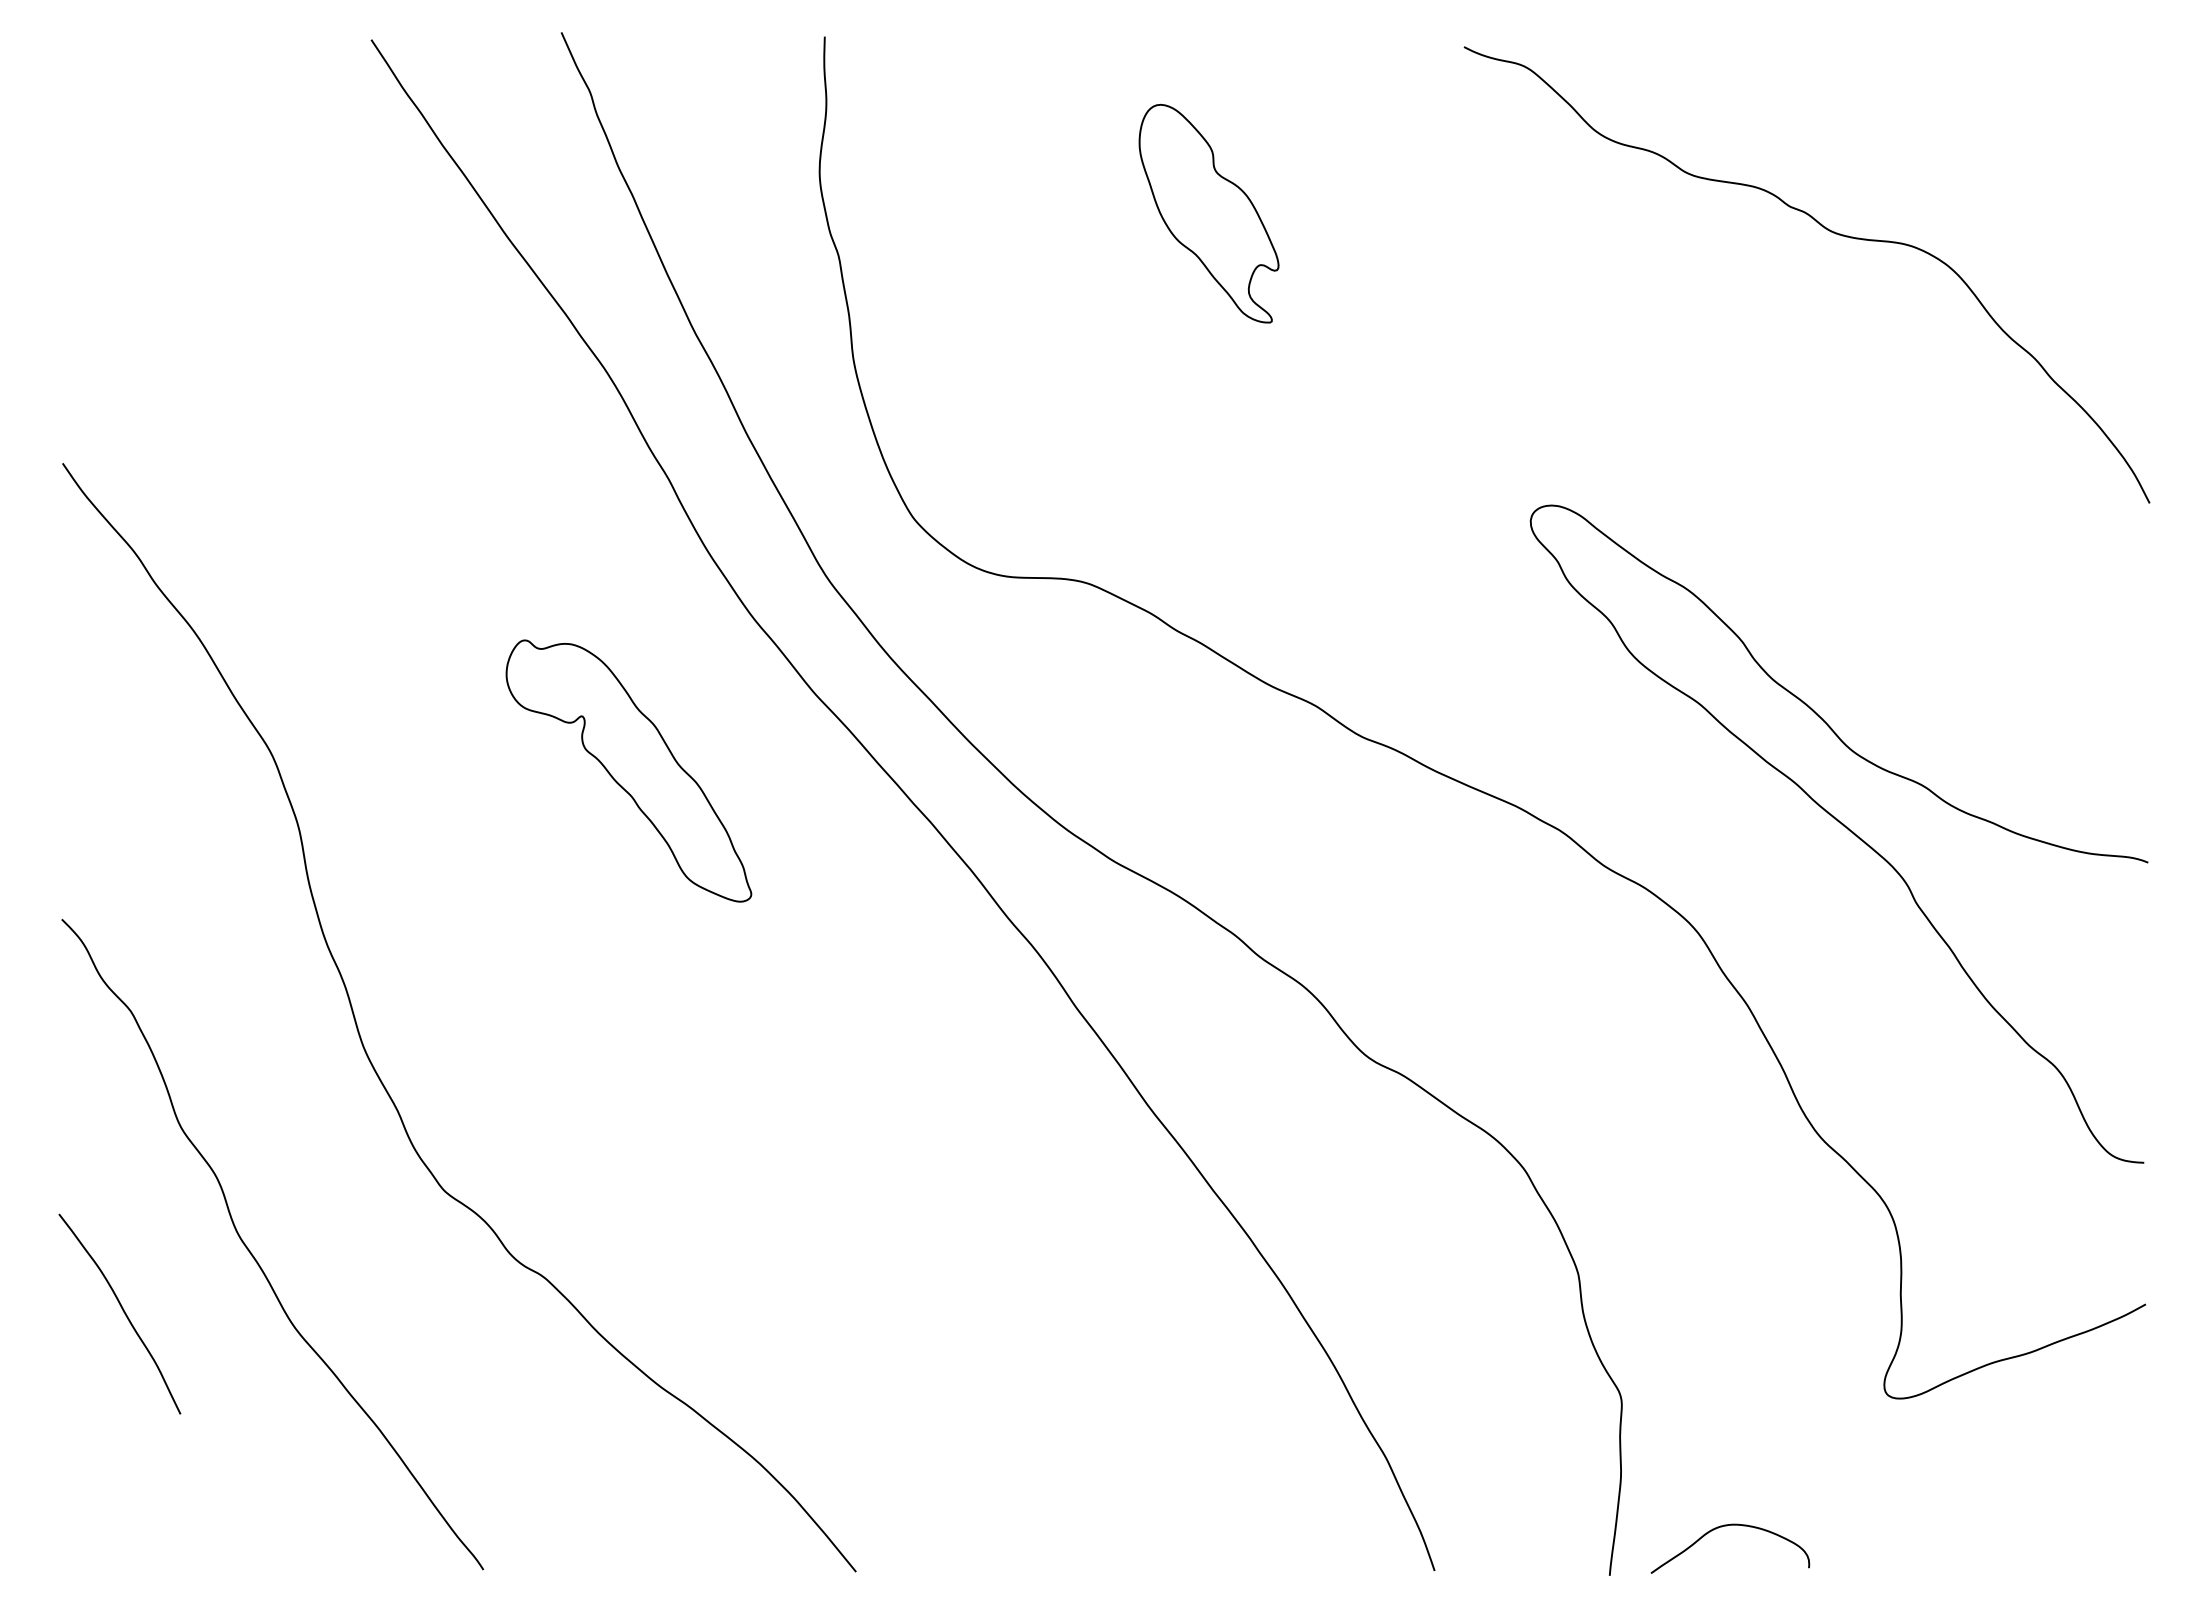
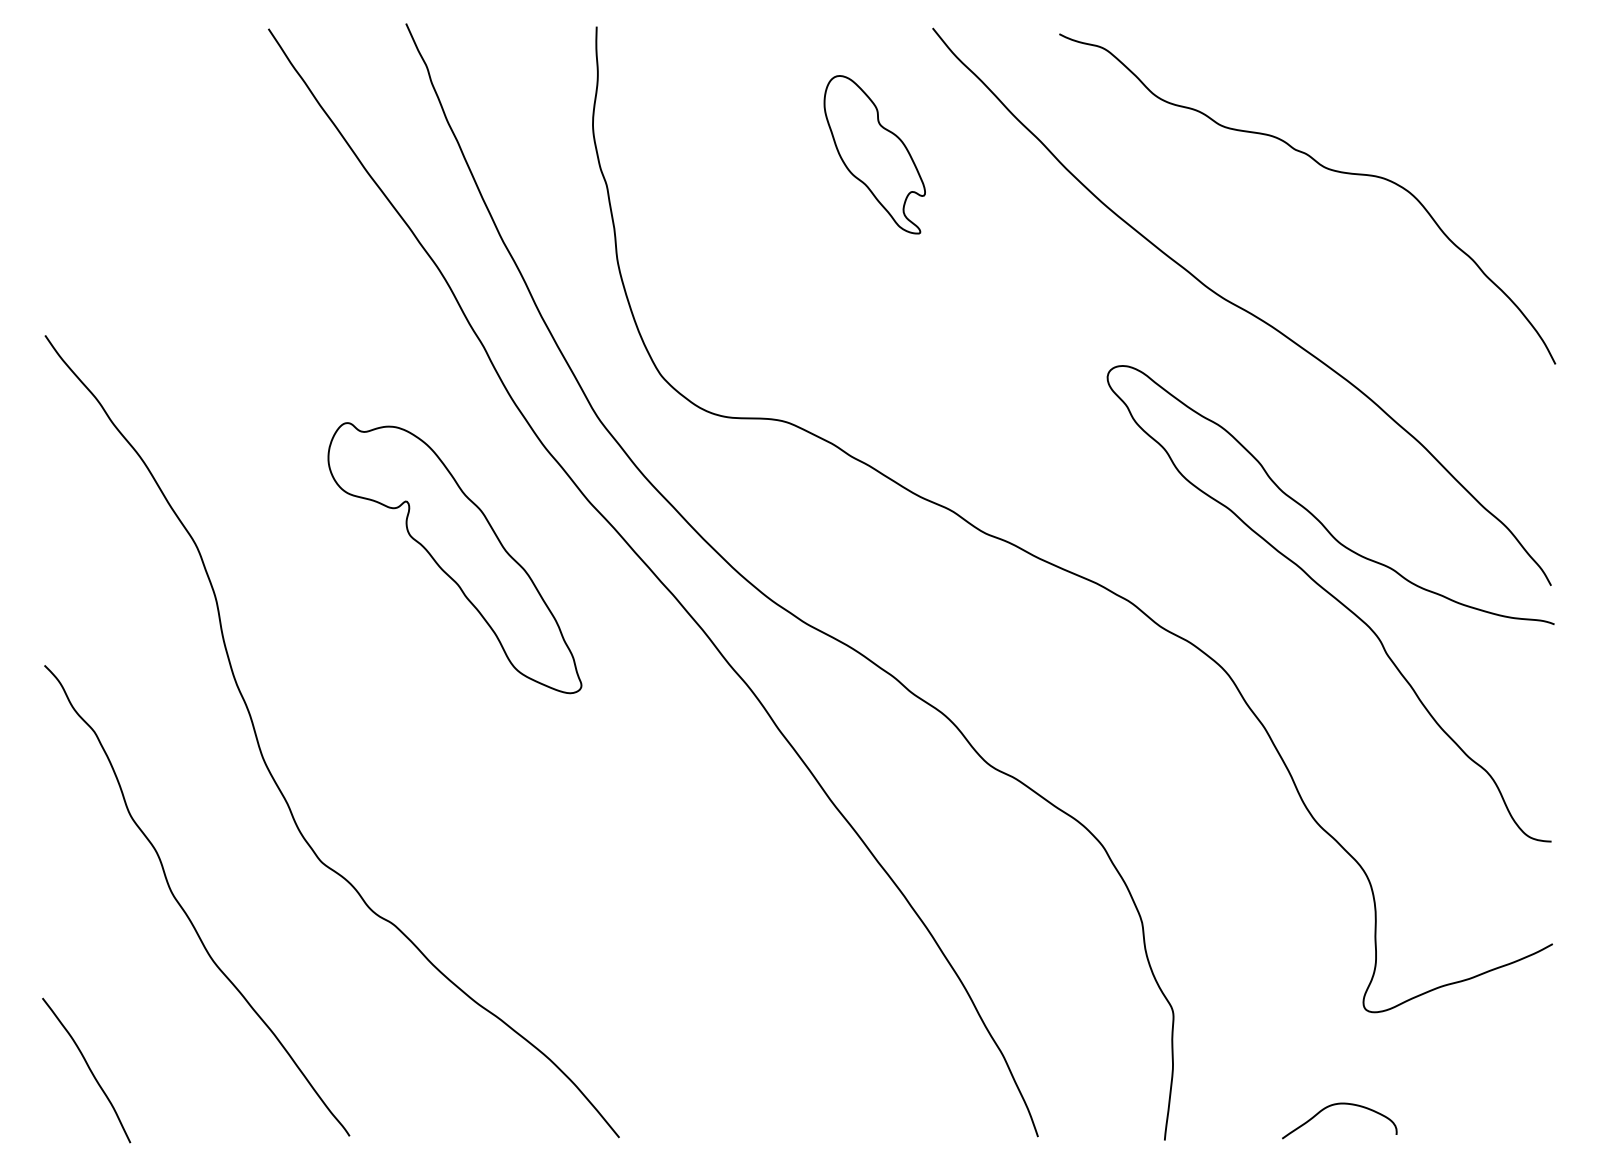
curve: (1715, 424) -> (1241, 307), added
part: (628, 770) -> (454, 557), size x1.43
curve: (123, 1312) -> (89, 1069), moved
curve: (1727, 1526) -> (1337, 1104), moved

